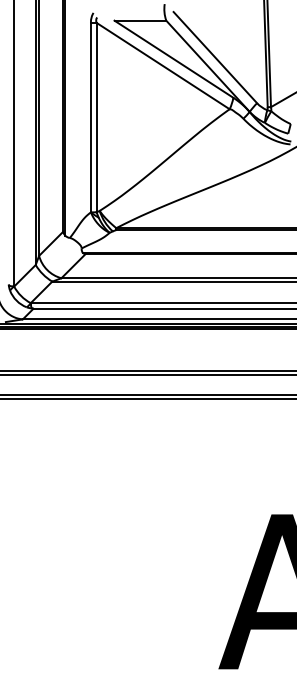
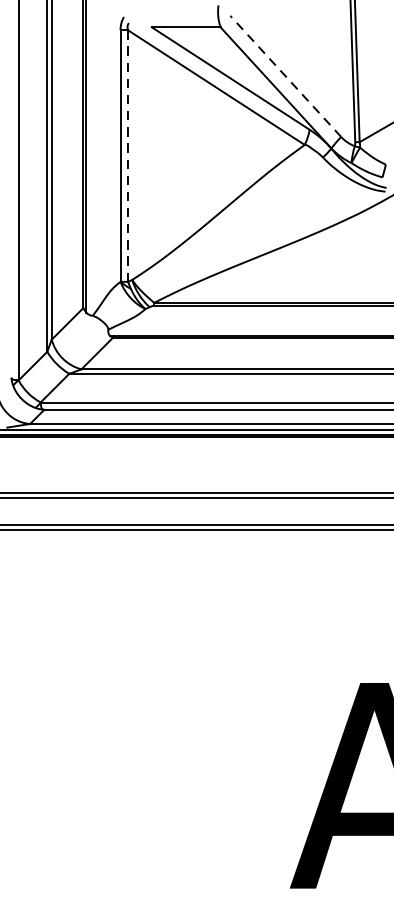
line: (215, 57) -> (285, 76), solid -> dashed
line: (96, 117) -> (127, 155), solid -> dashed

